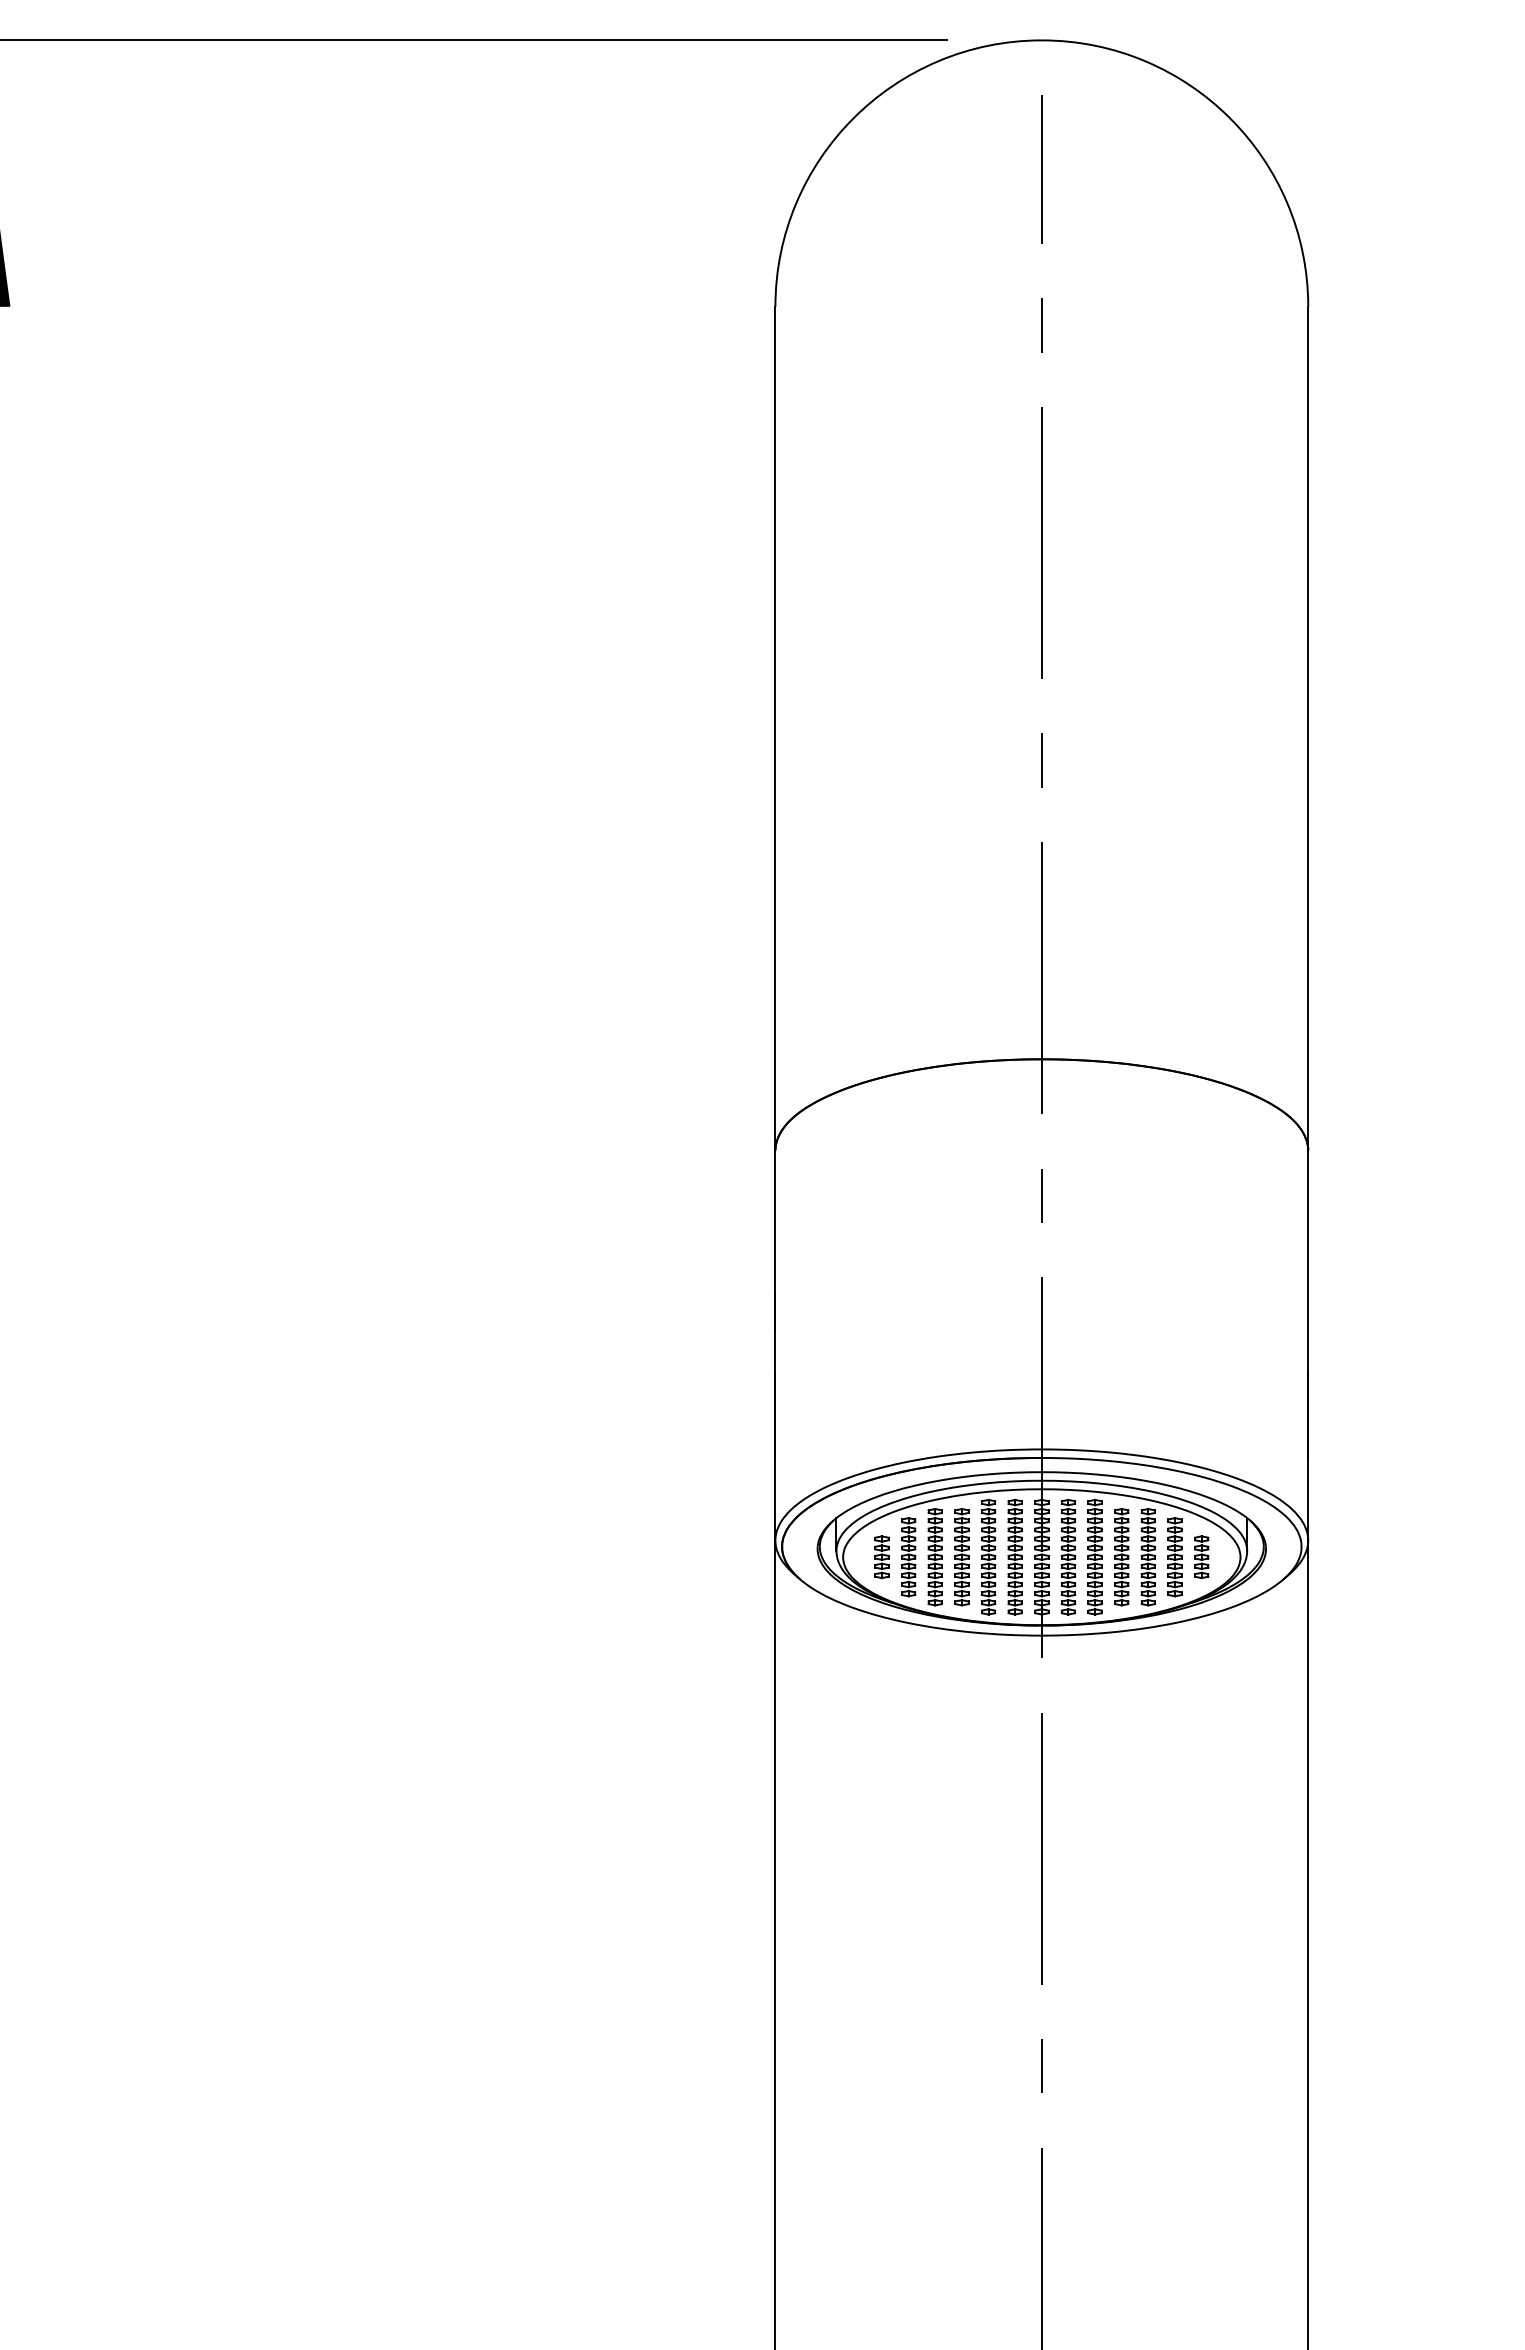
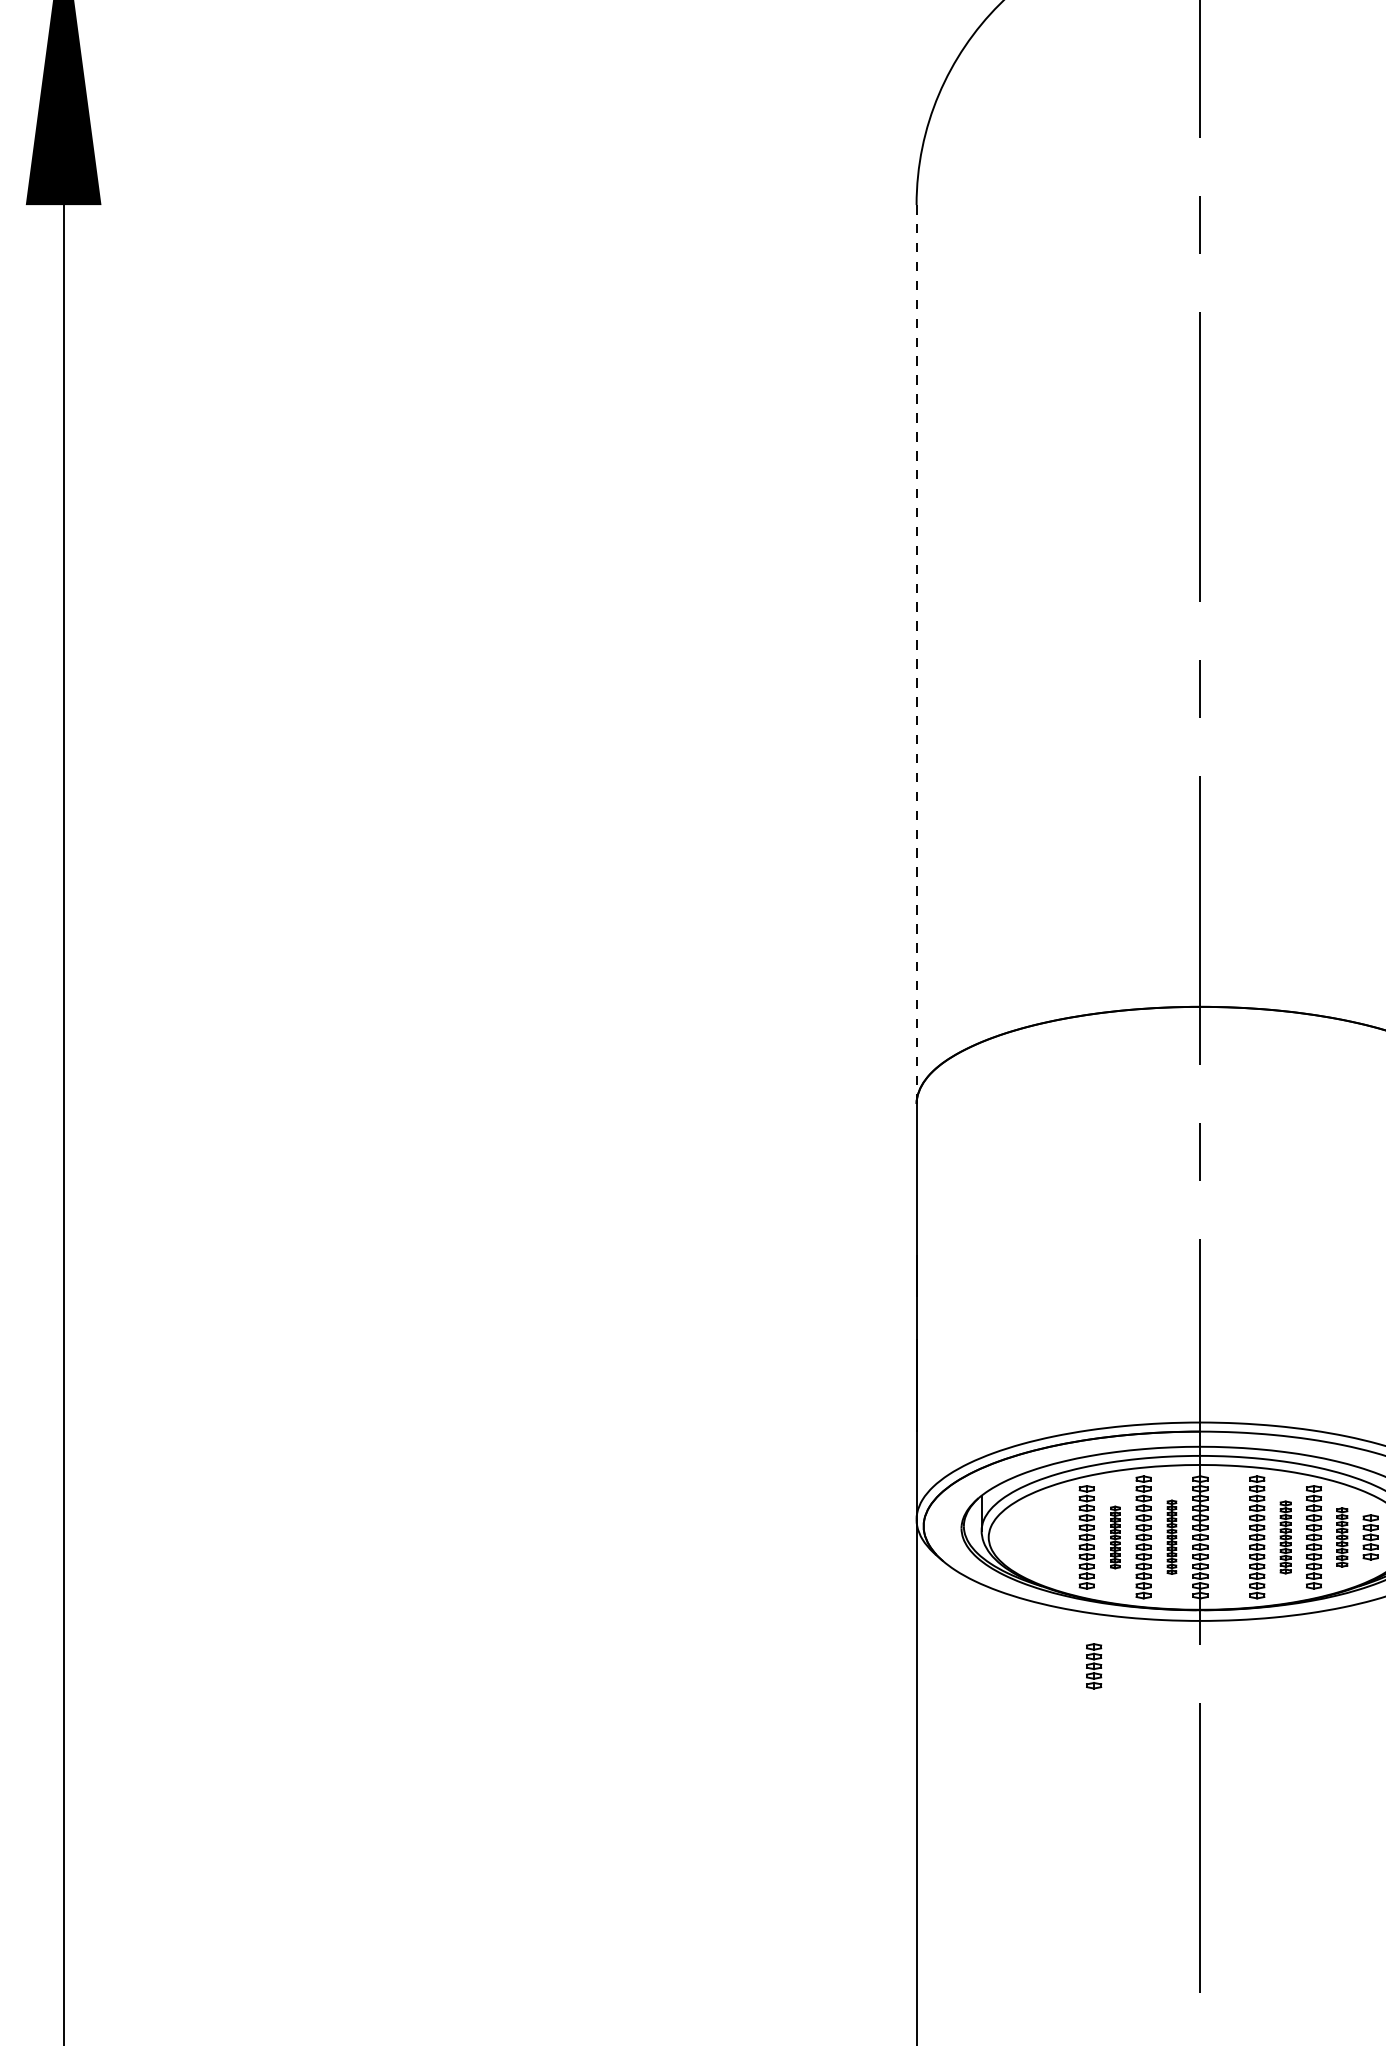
line: (775, 728) -> (916, 654), solid -> dashed
part: (1014, 1556) -> (1171, 1536), size x0.6
part: (881, 1557) -> (1093, 1666), moved
part: (908, 1557) -> (1058, 1537), removed
part: (961, 1557) -> (1114, 1537), size x0.6
part: (1068, 1557) -> (1228, 1537), removed
part: (1121, 1557) -> (1285, 1537), size x0.7
part: (1174, 1557) -> (1341, 1537), size x0.7

